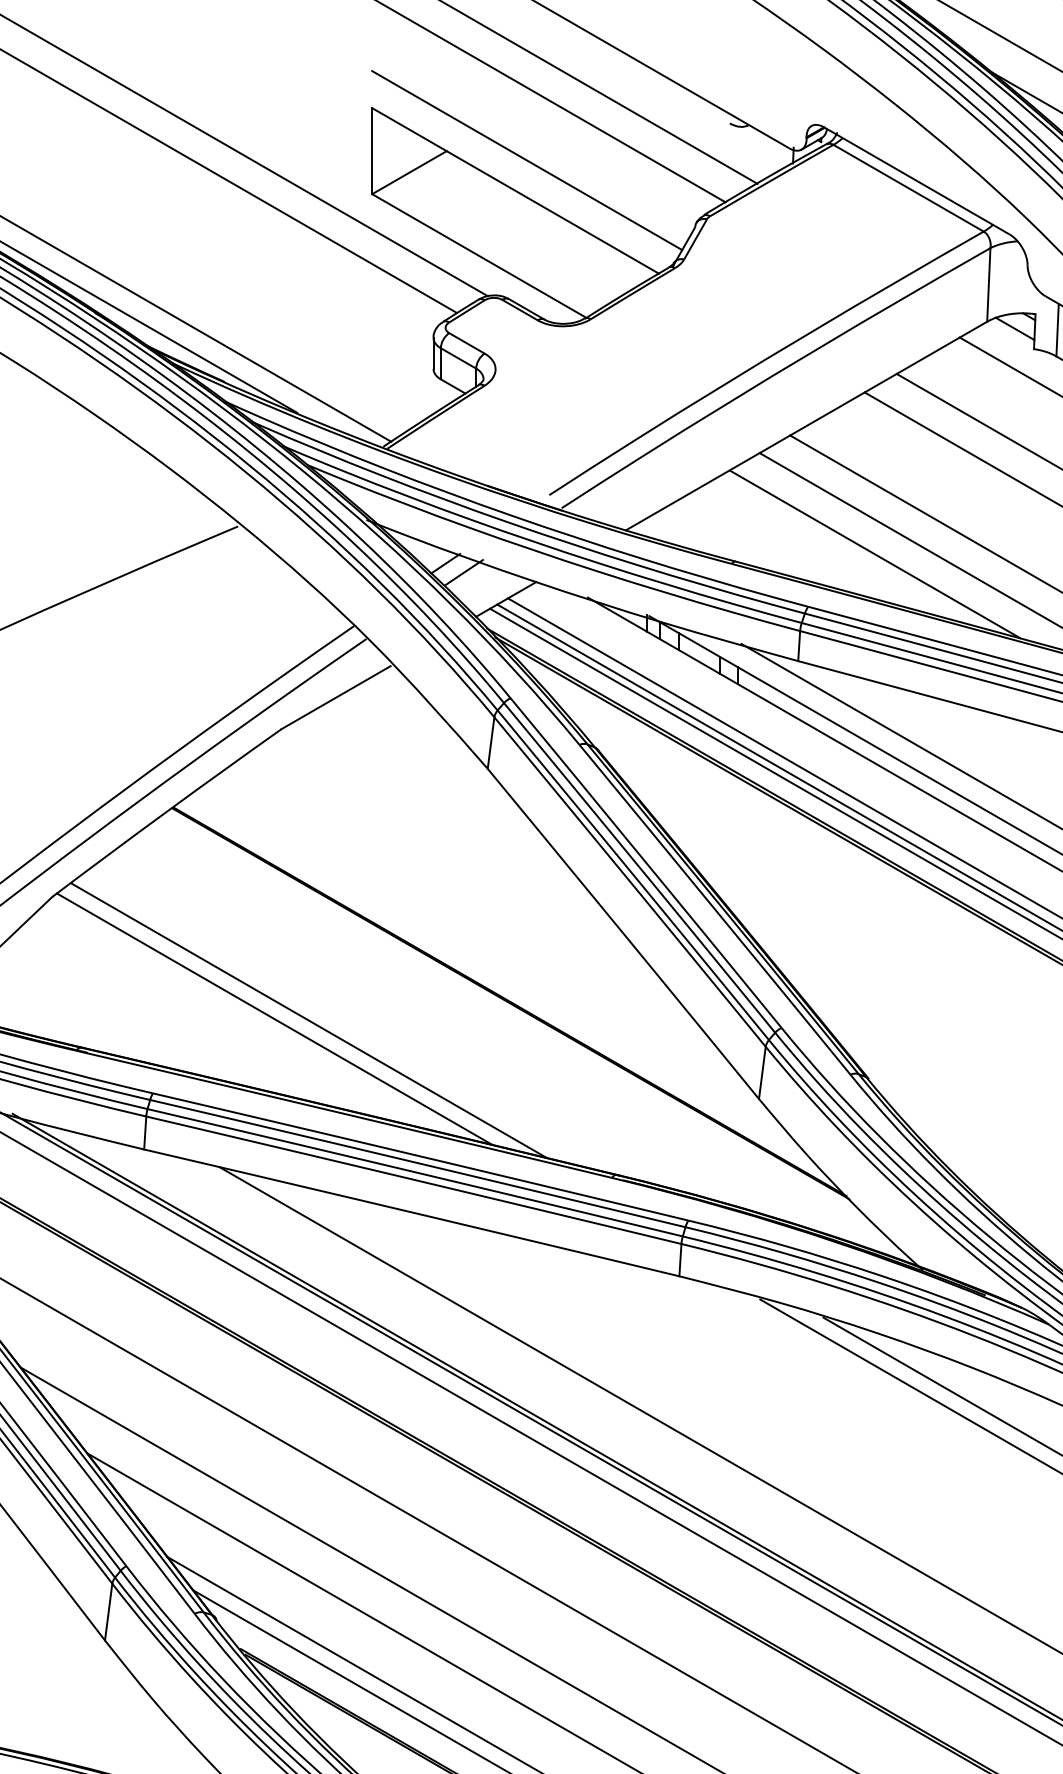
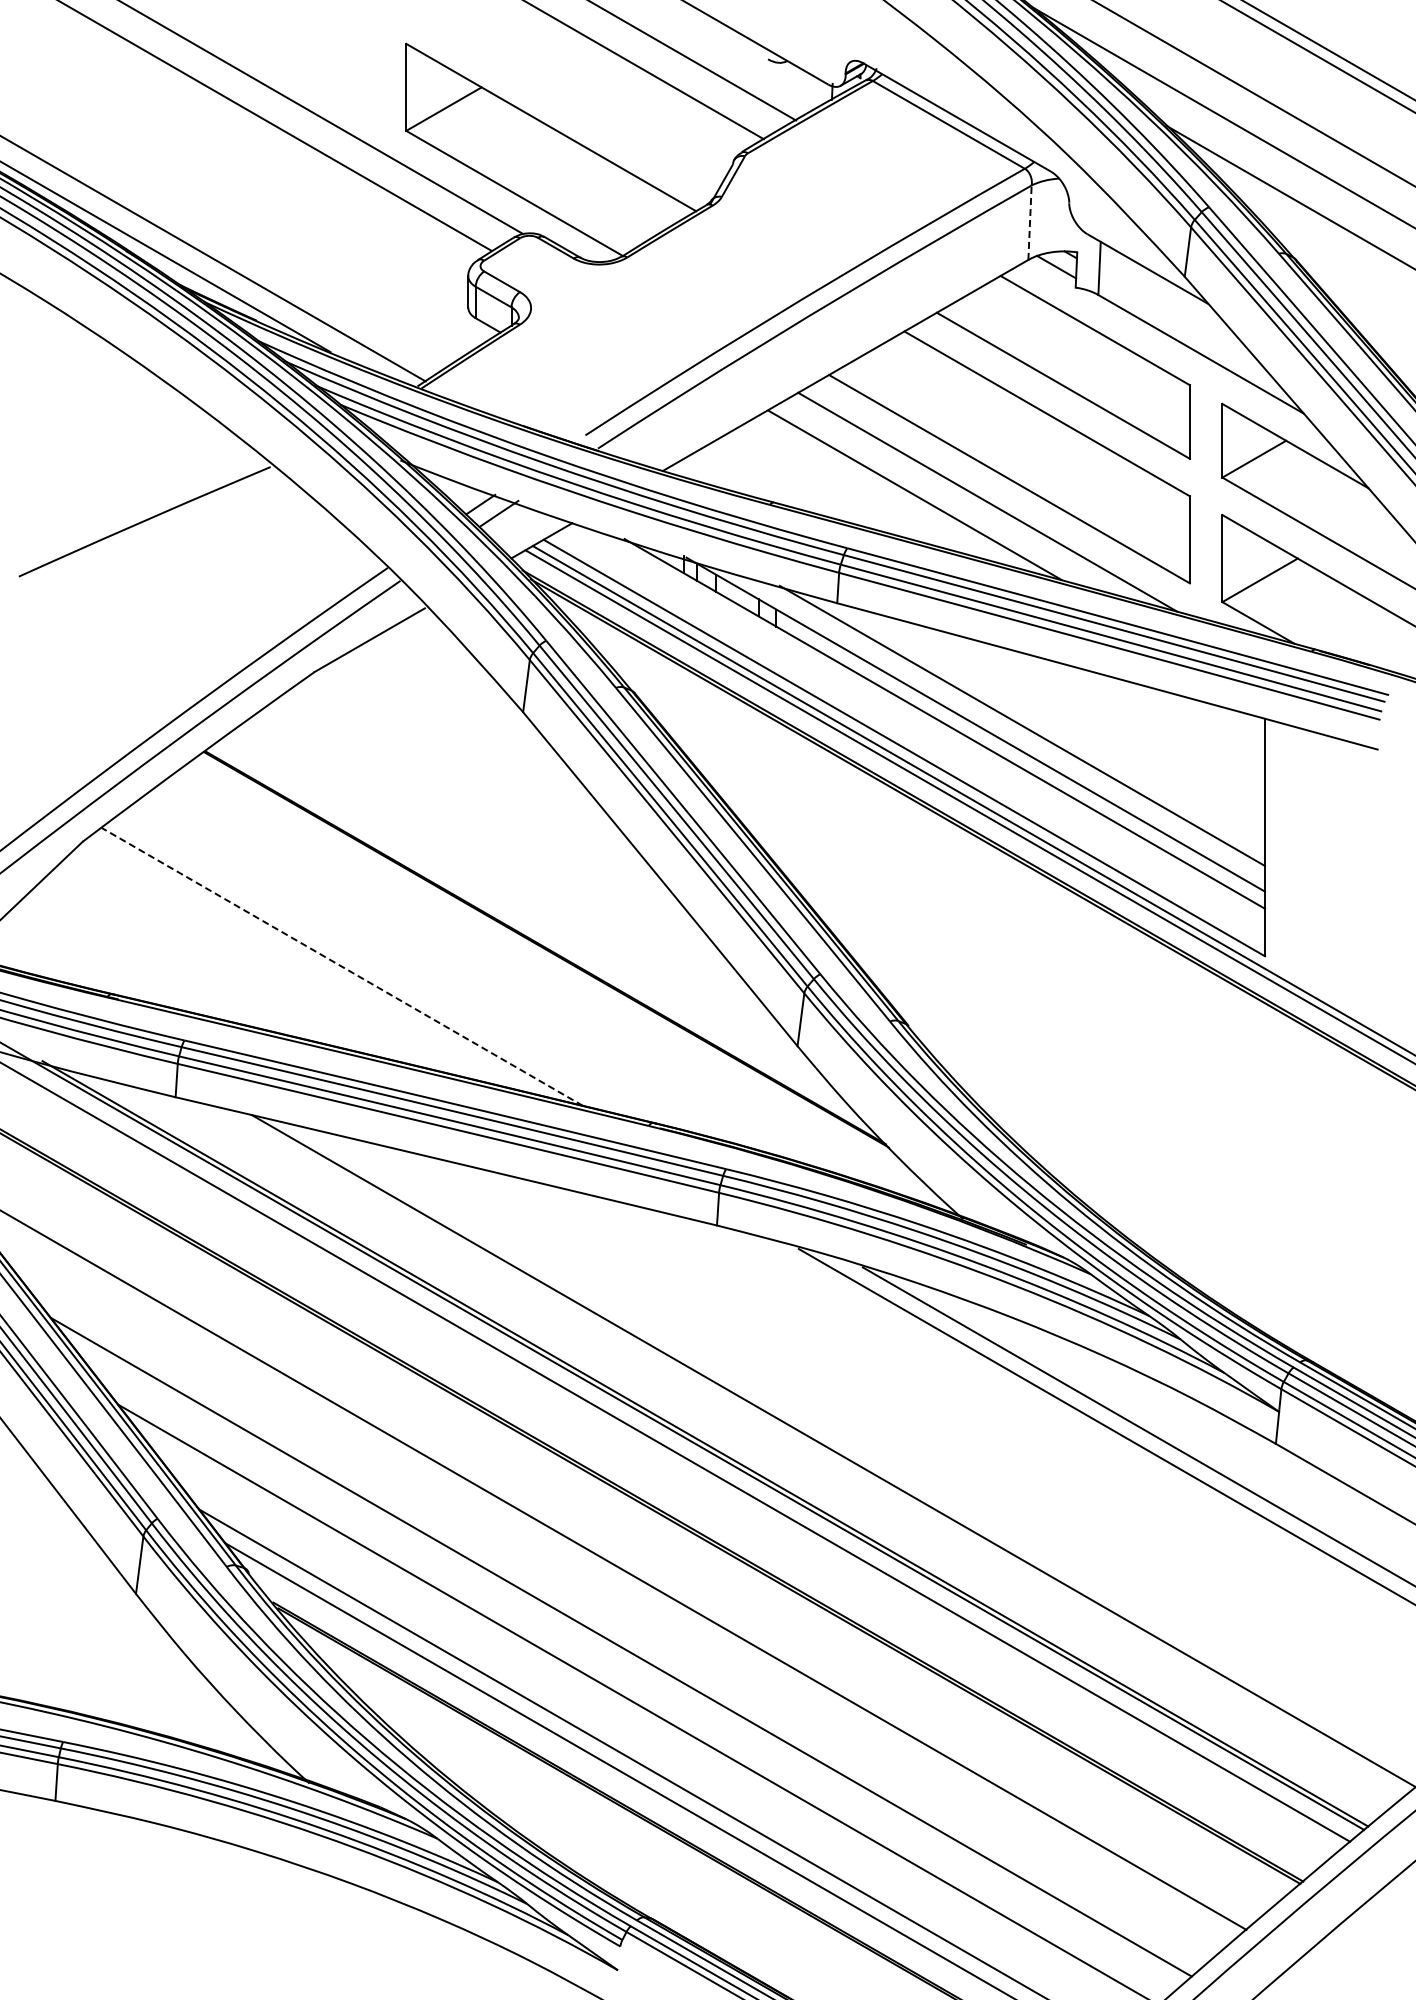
line: (526, 160) -> (562, 96), removed
line: (989, 284) -> (1030, 222), solid -> dashed
line: (274, 1019) -> (307, 965), removed
line: (309, 1020) -> (342, 966), solid -> dashed

